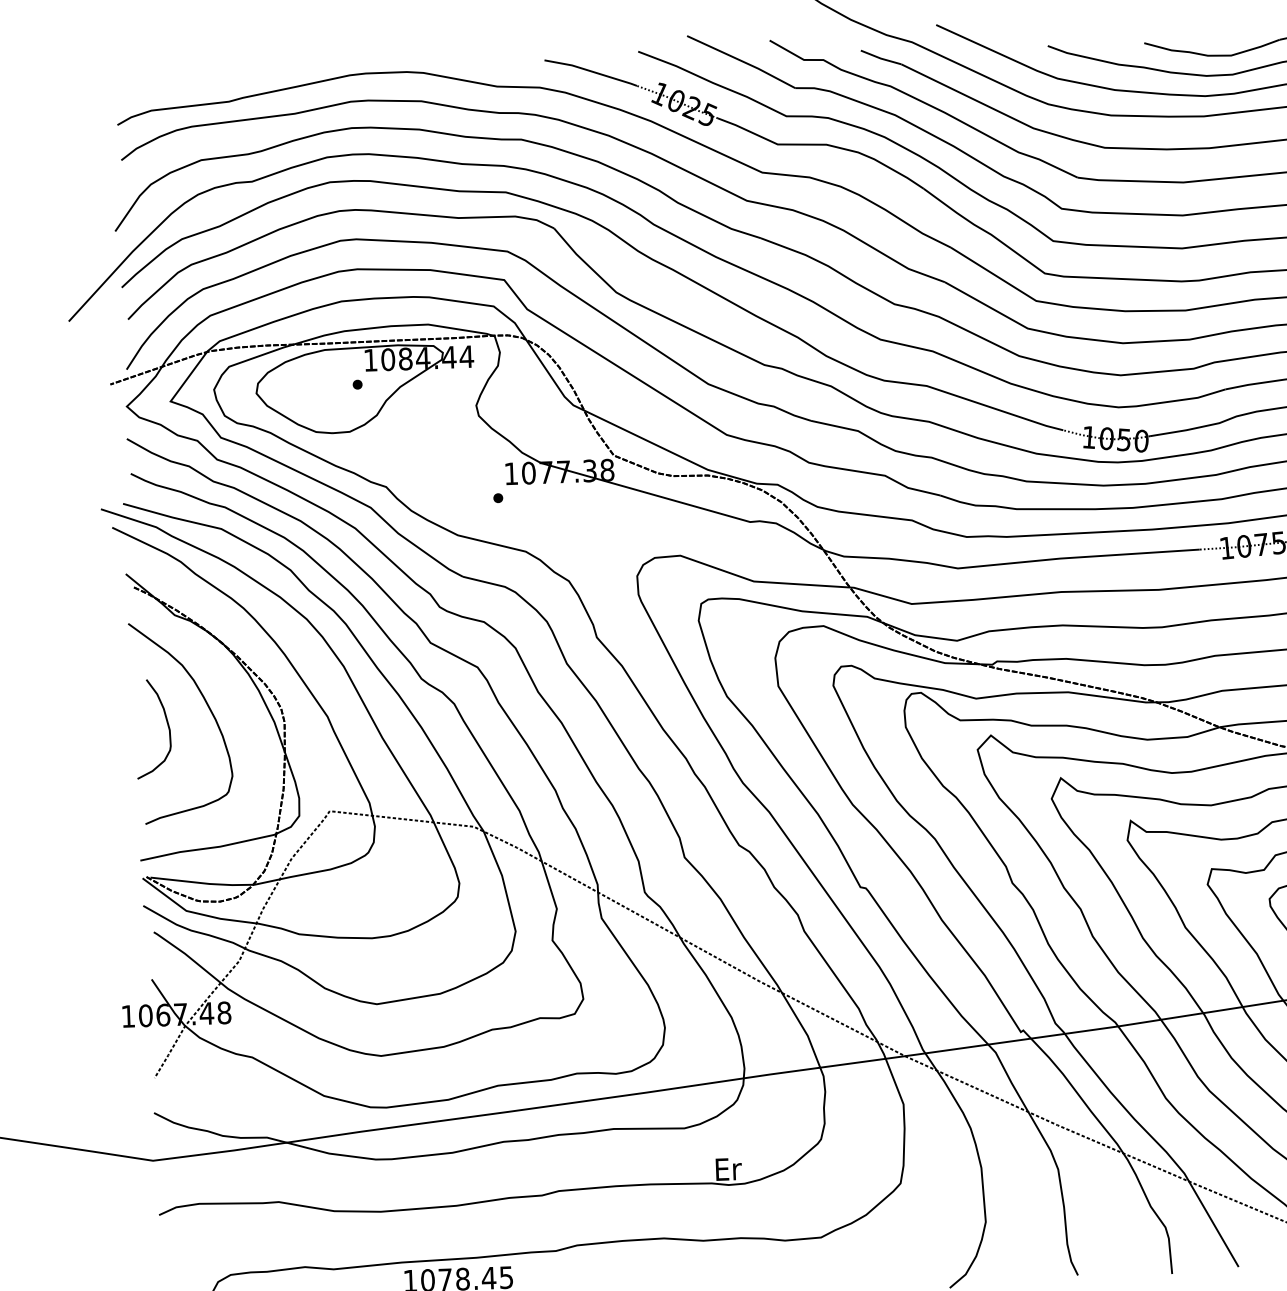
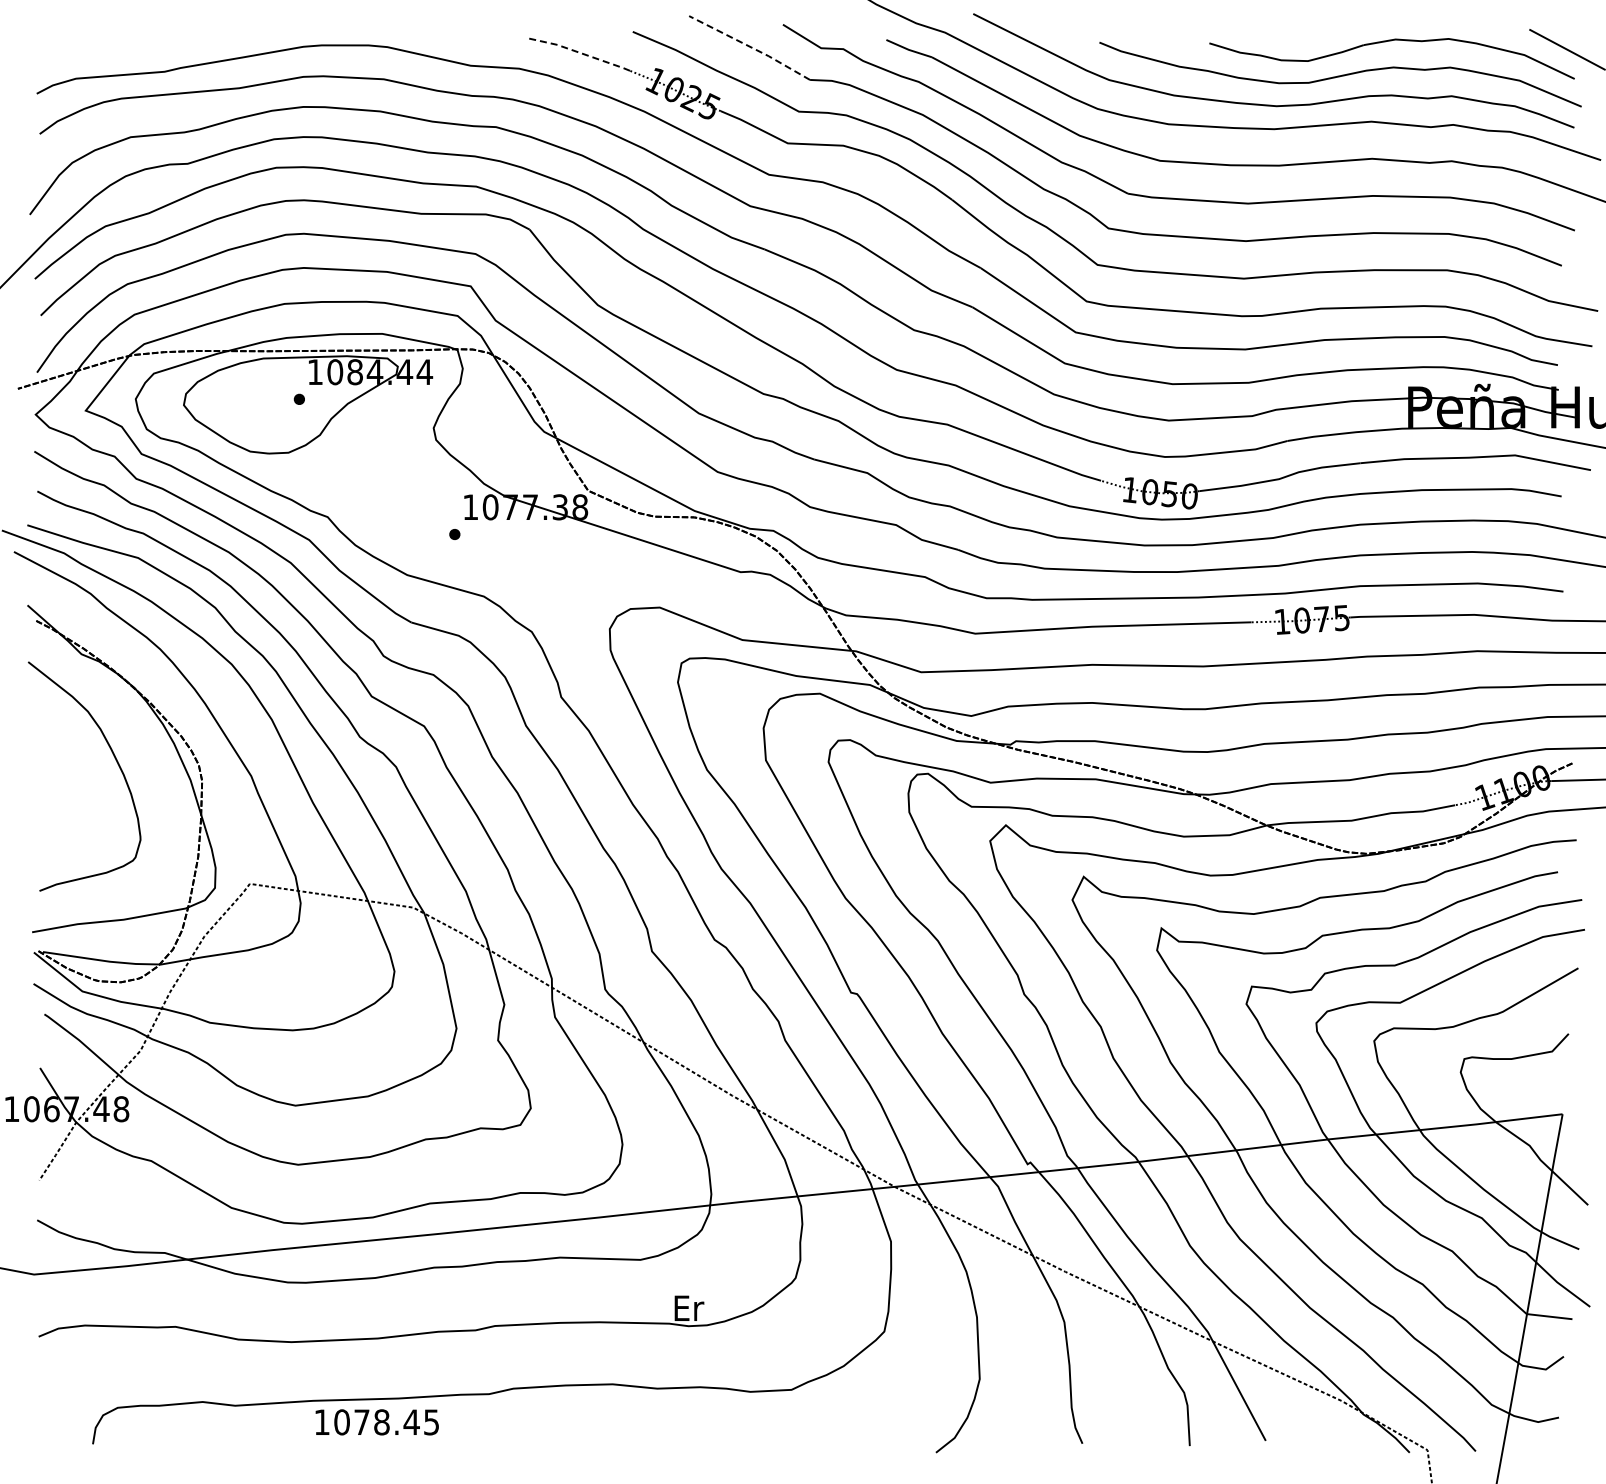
line: (741, 60) -> (750, 46), solid -> dashed
line: (591, 71) -> (578, 52), solid -> dashed
curve: (167, 725) -> (68, 779), removed

